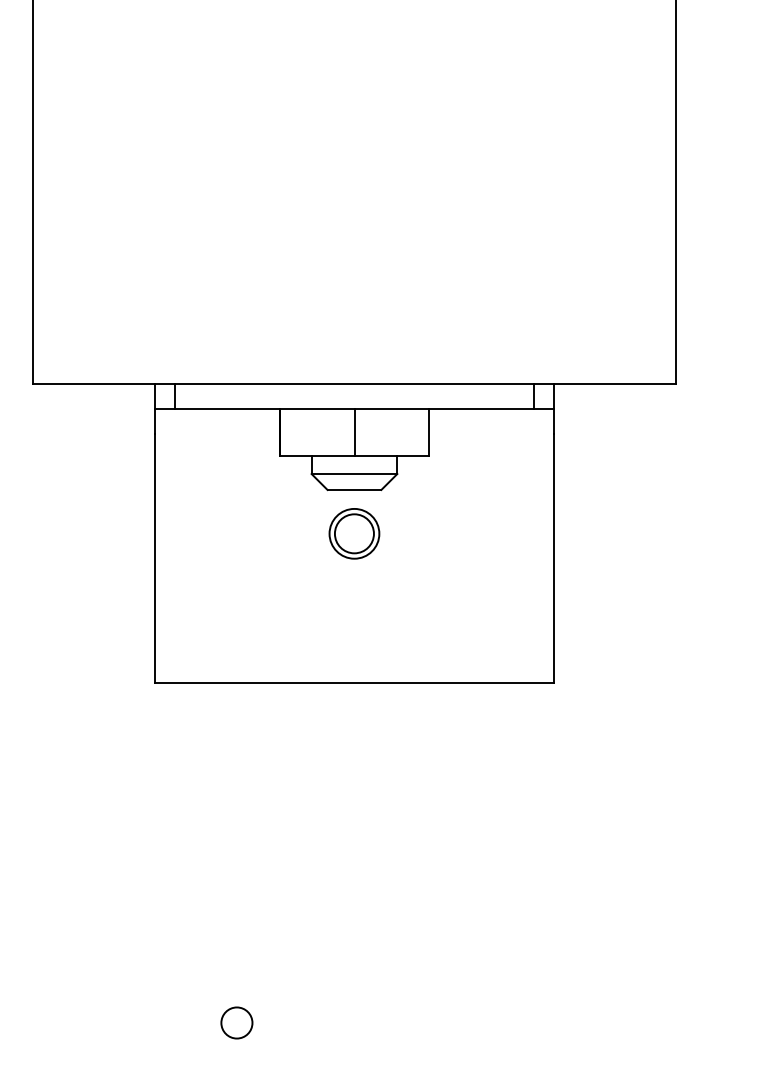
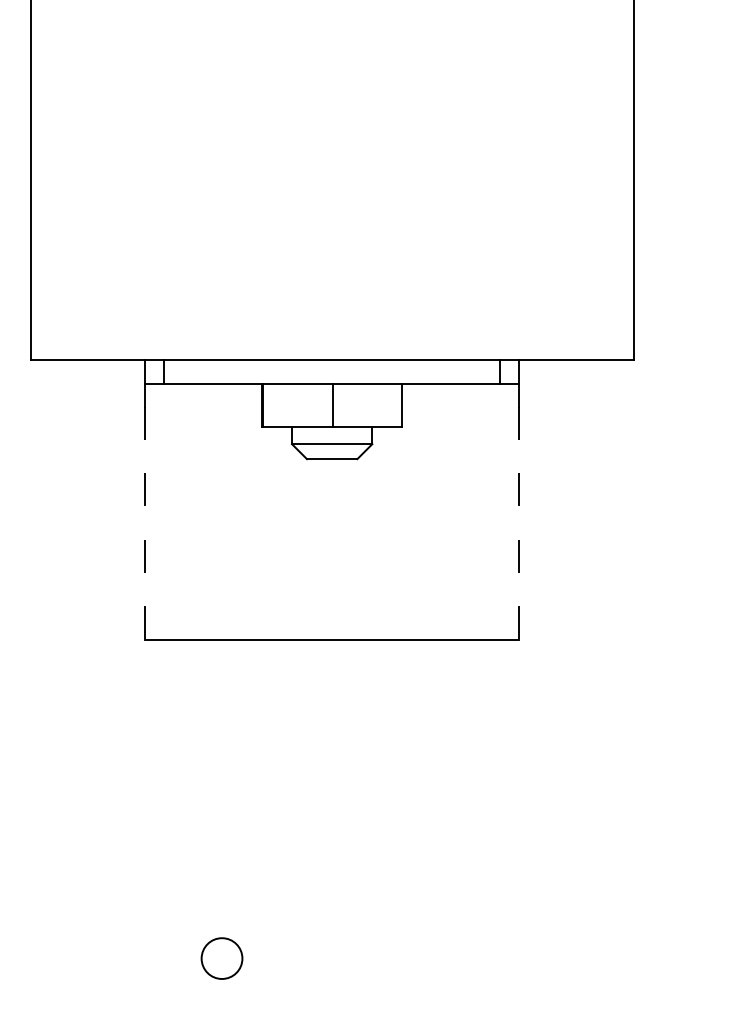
part: (354, 534) -> (332, 500), removed
line: (155, 558) -> (145, 523), solid -> dashed
line: (553, 558) -> (518, 523), solid -> dashed
circle: (236, 1022) -> (221, 958), size x1.4

